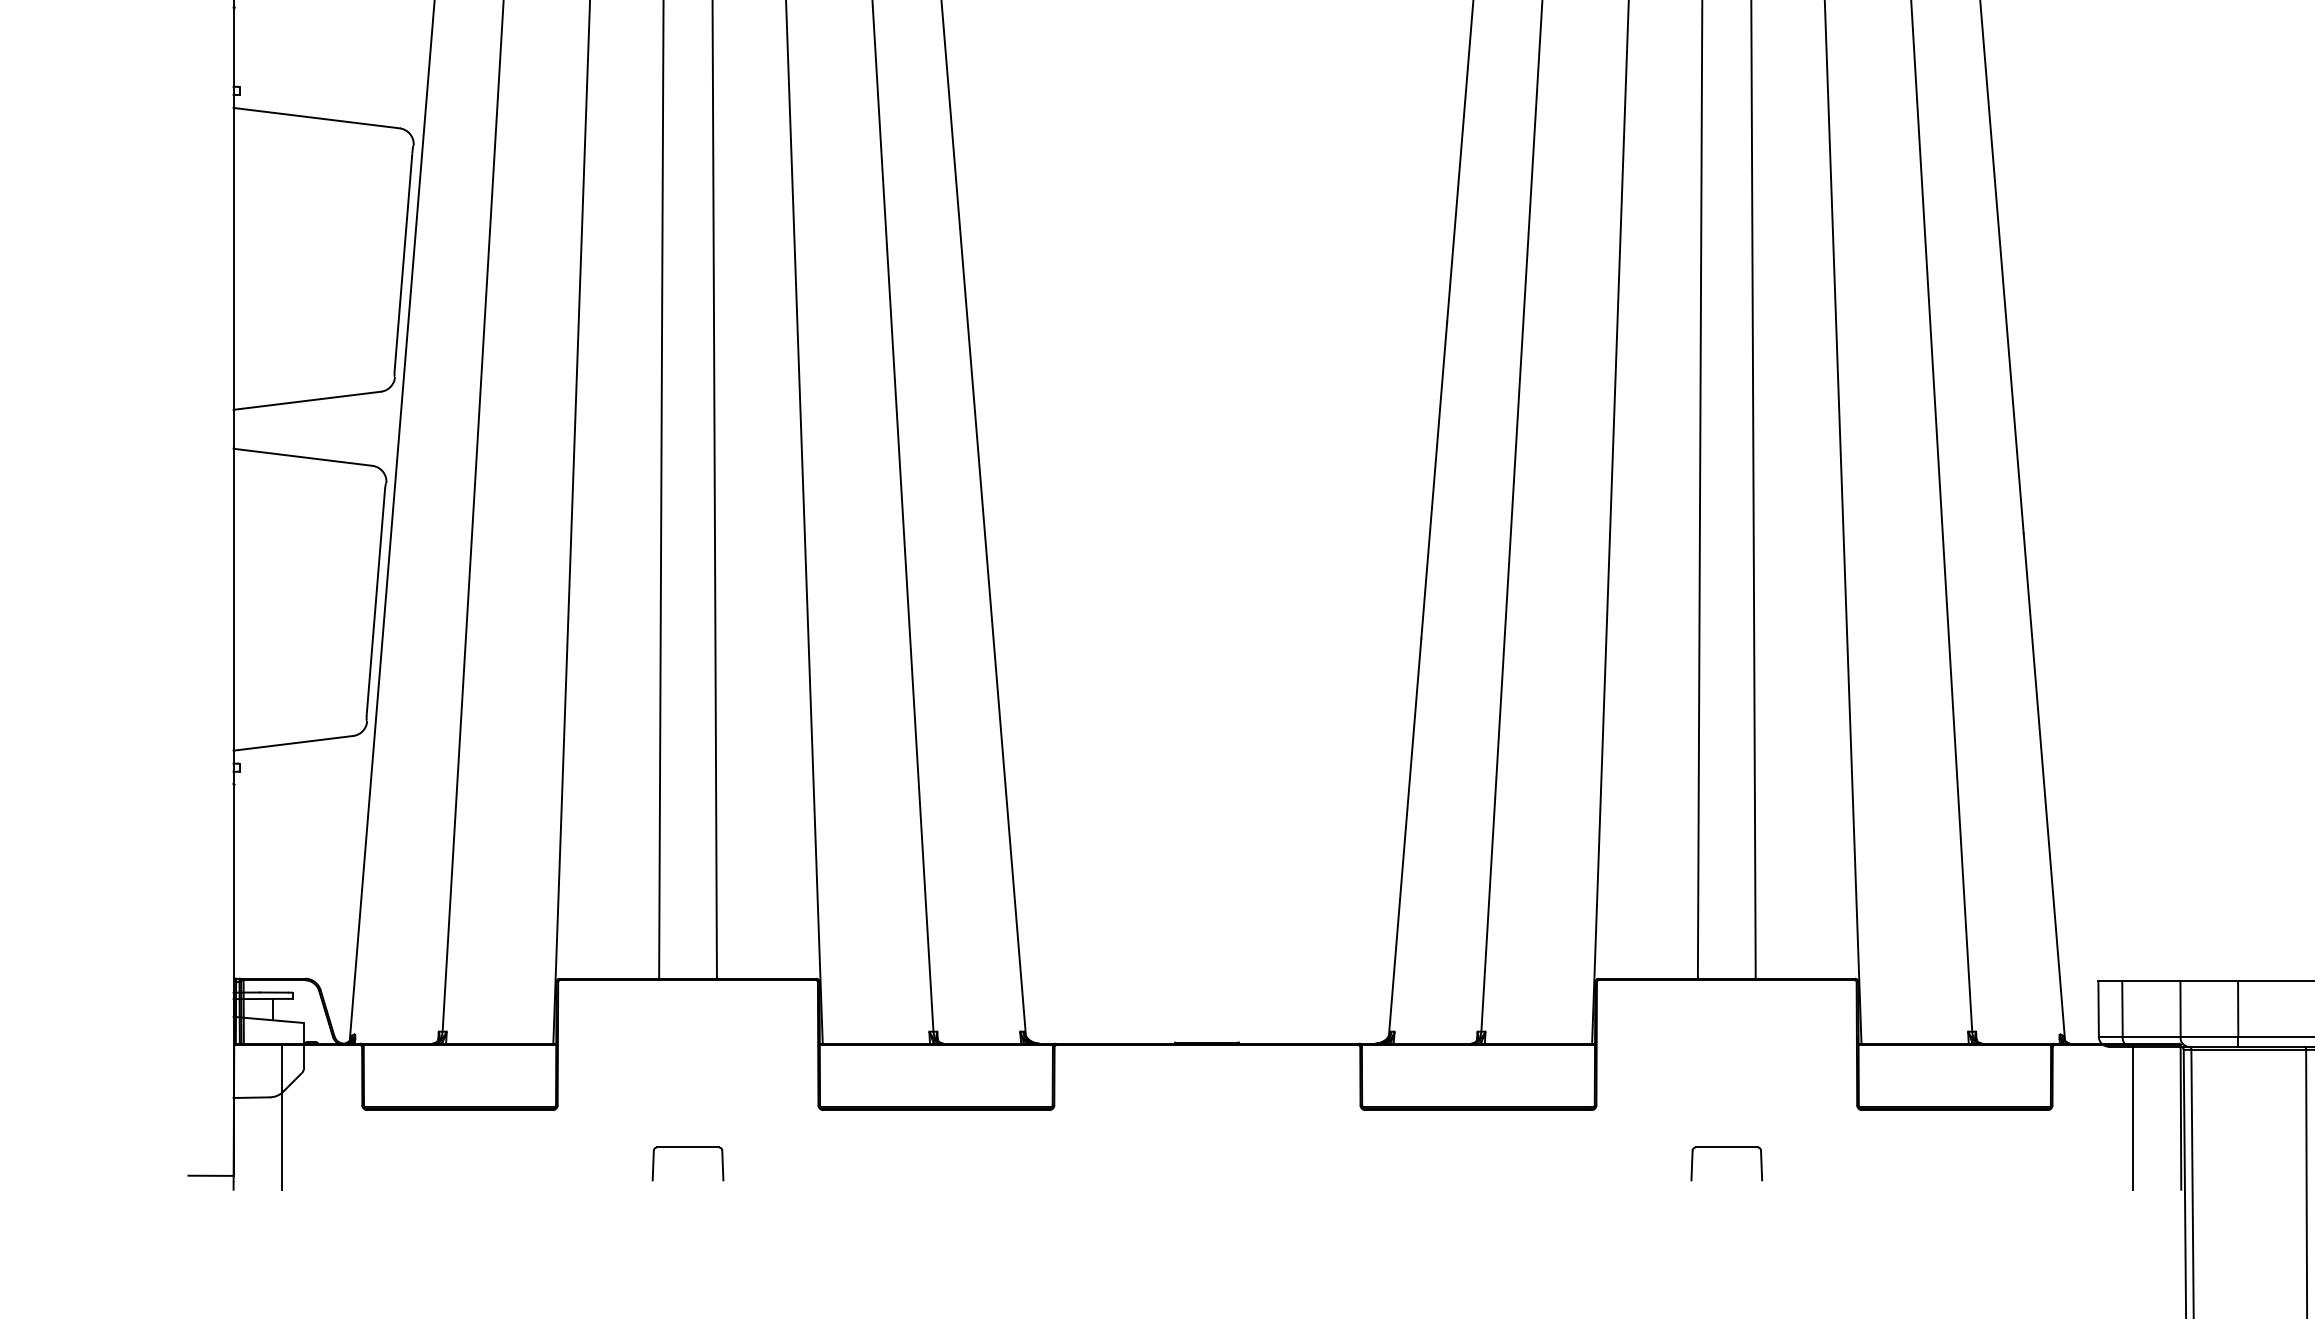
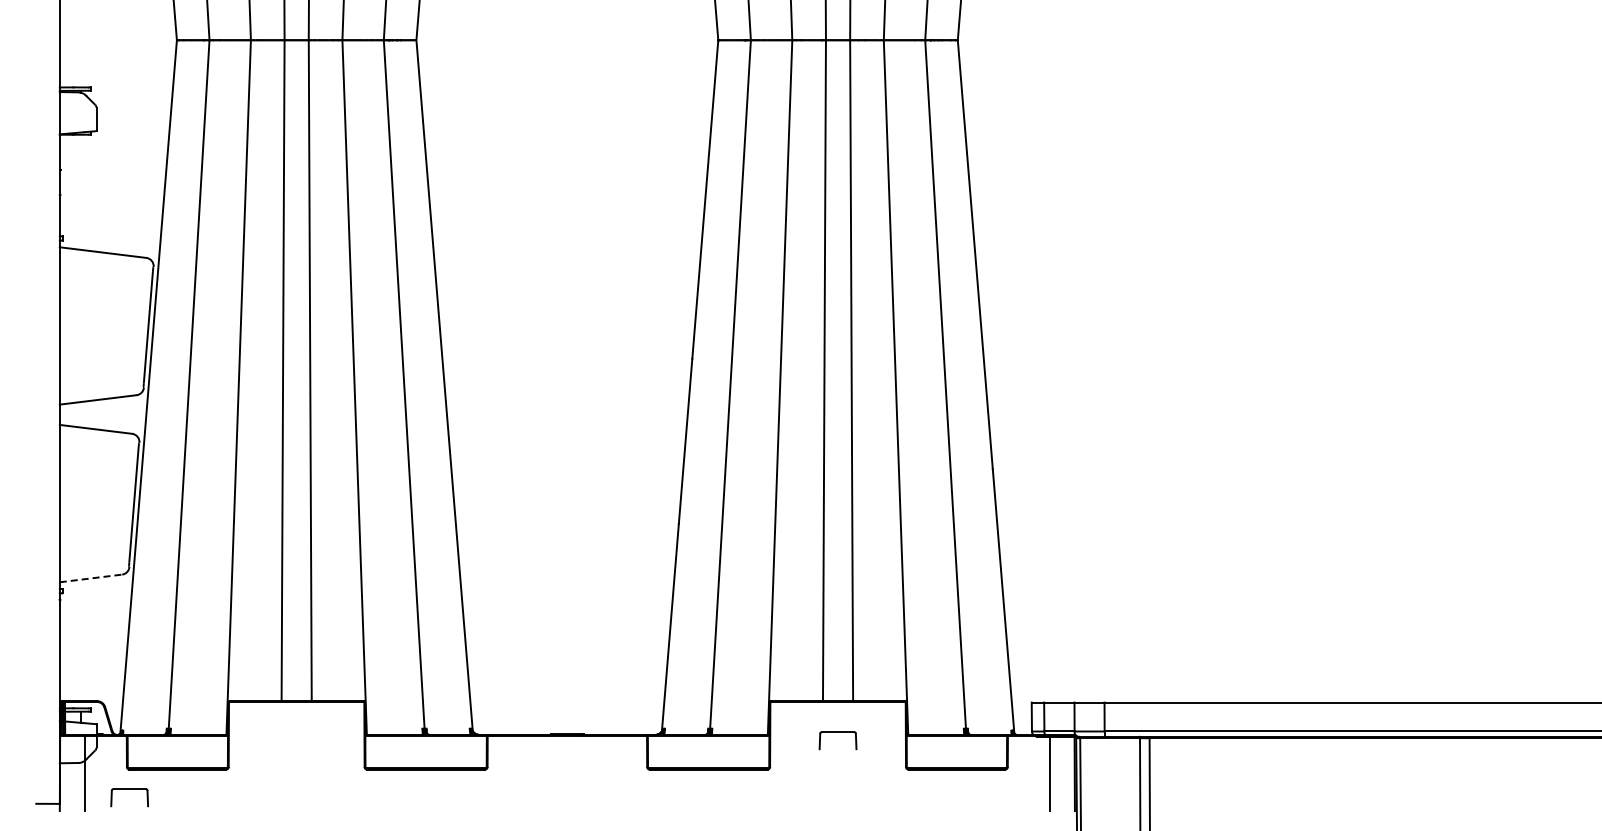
line: (294, 743) -> (91, 578), solid -> dashed
part: (687, 1148) -> (129, 789), moved
part: (1725, 1148) -> (837, 732), moved

